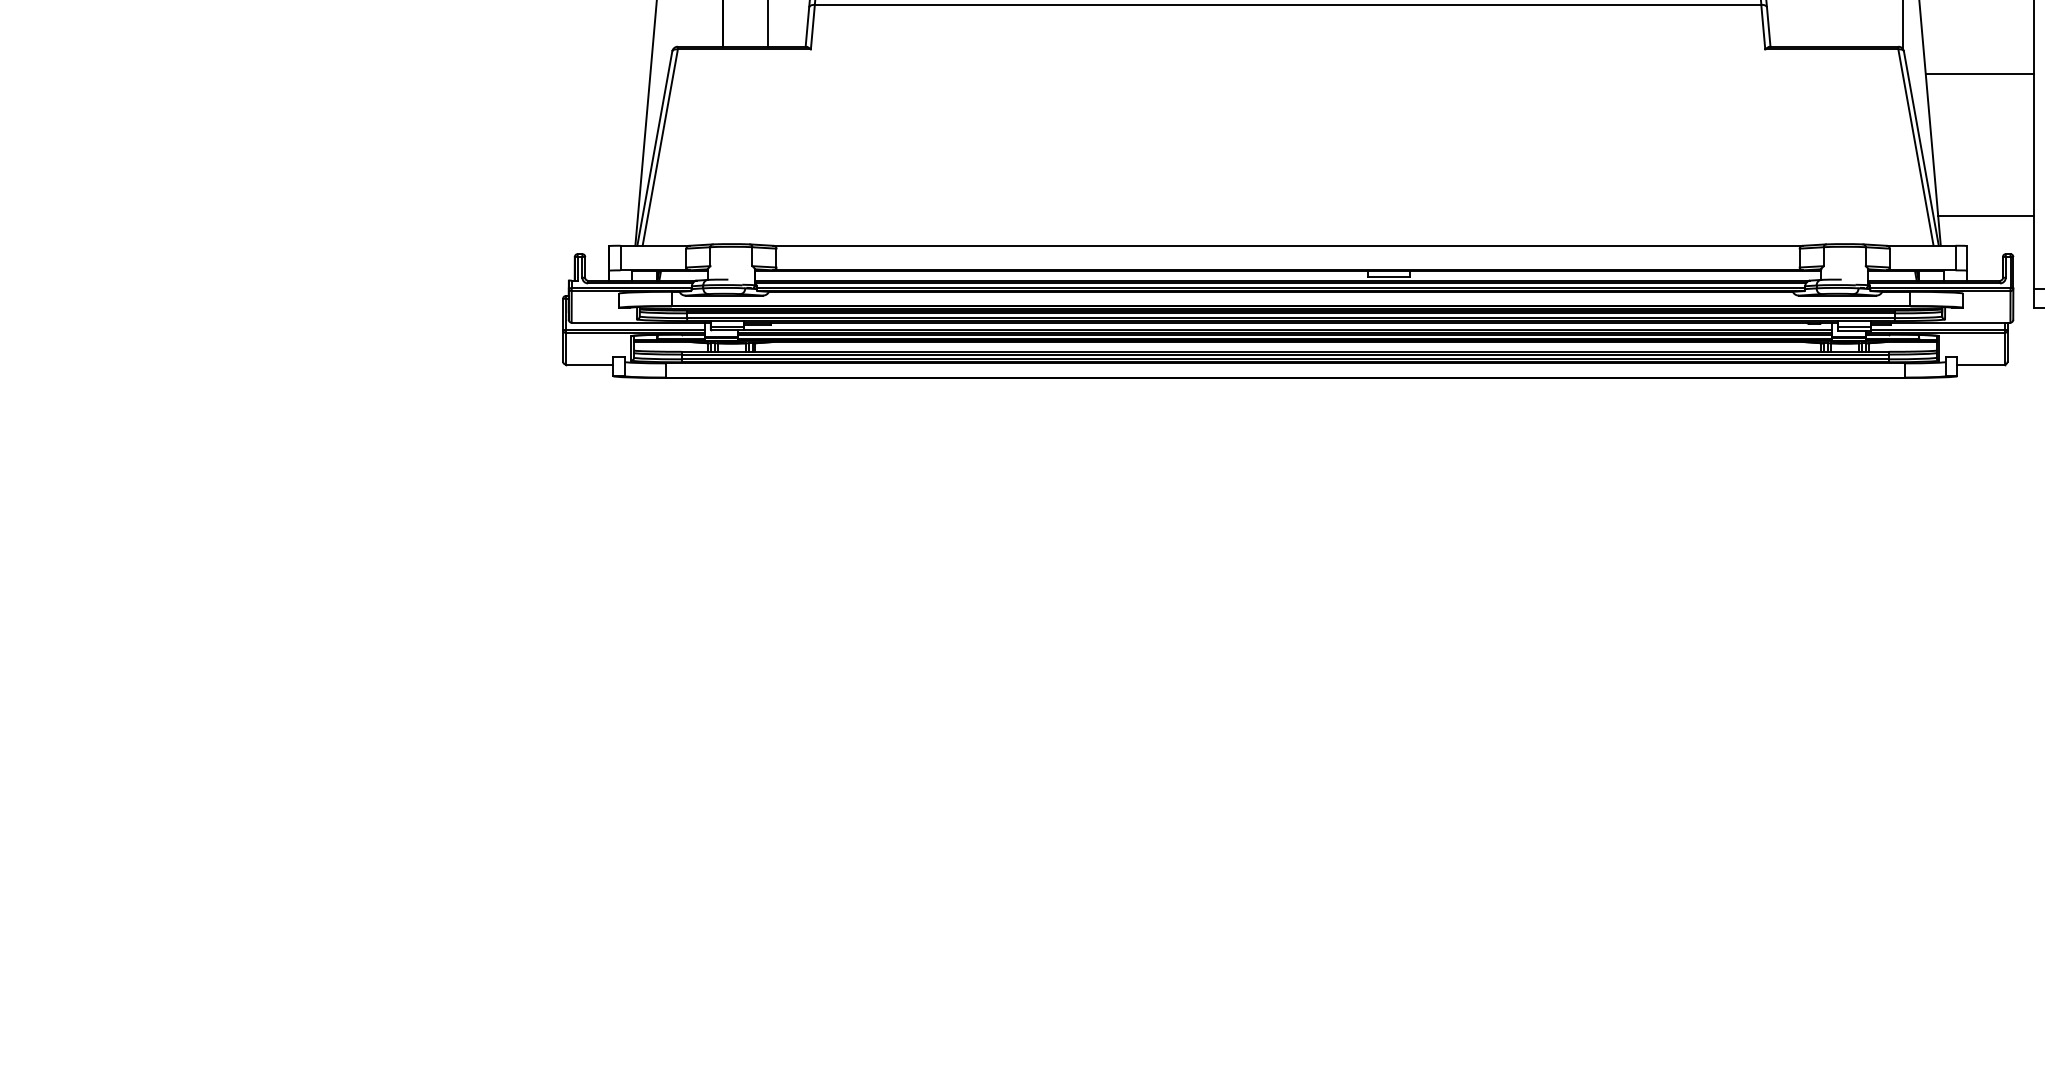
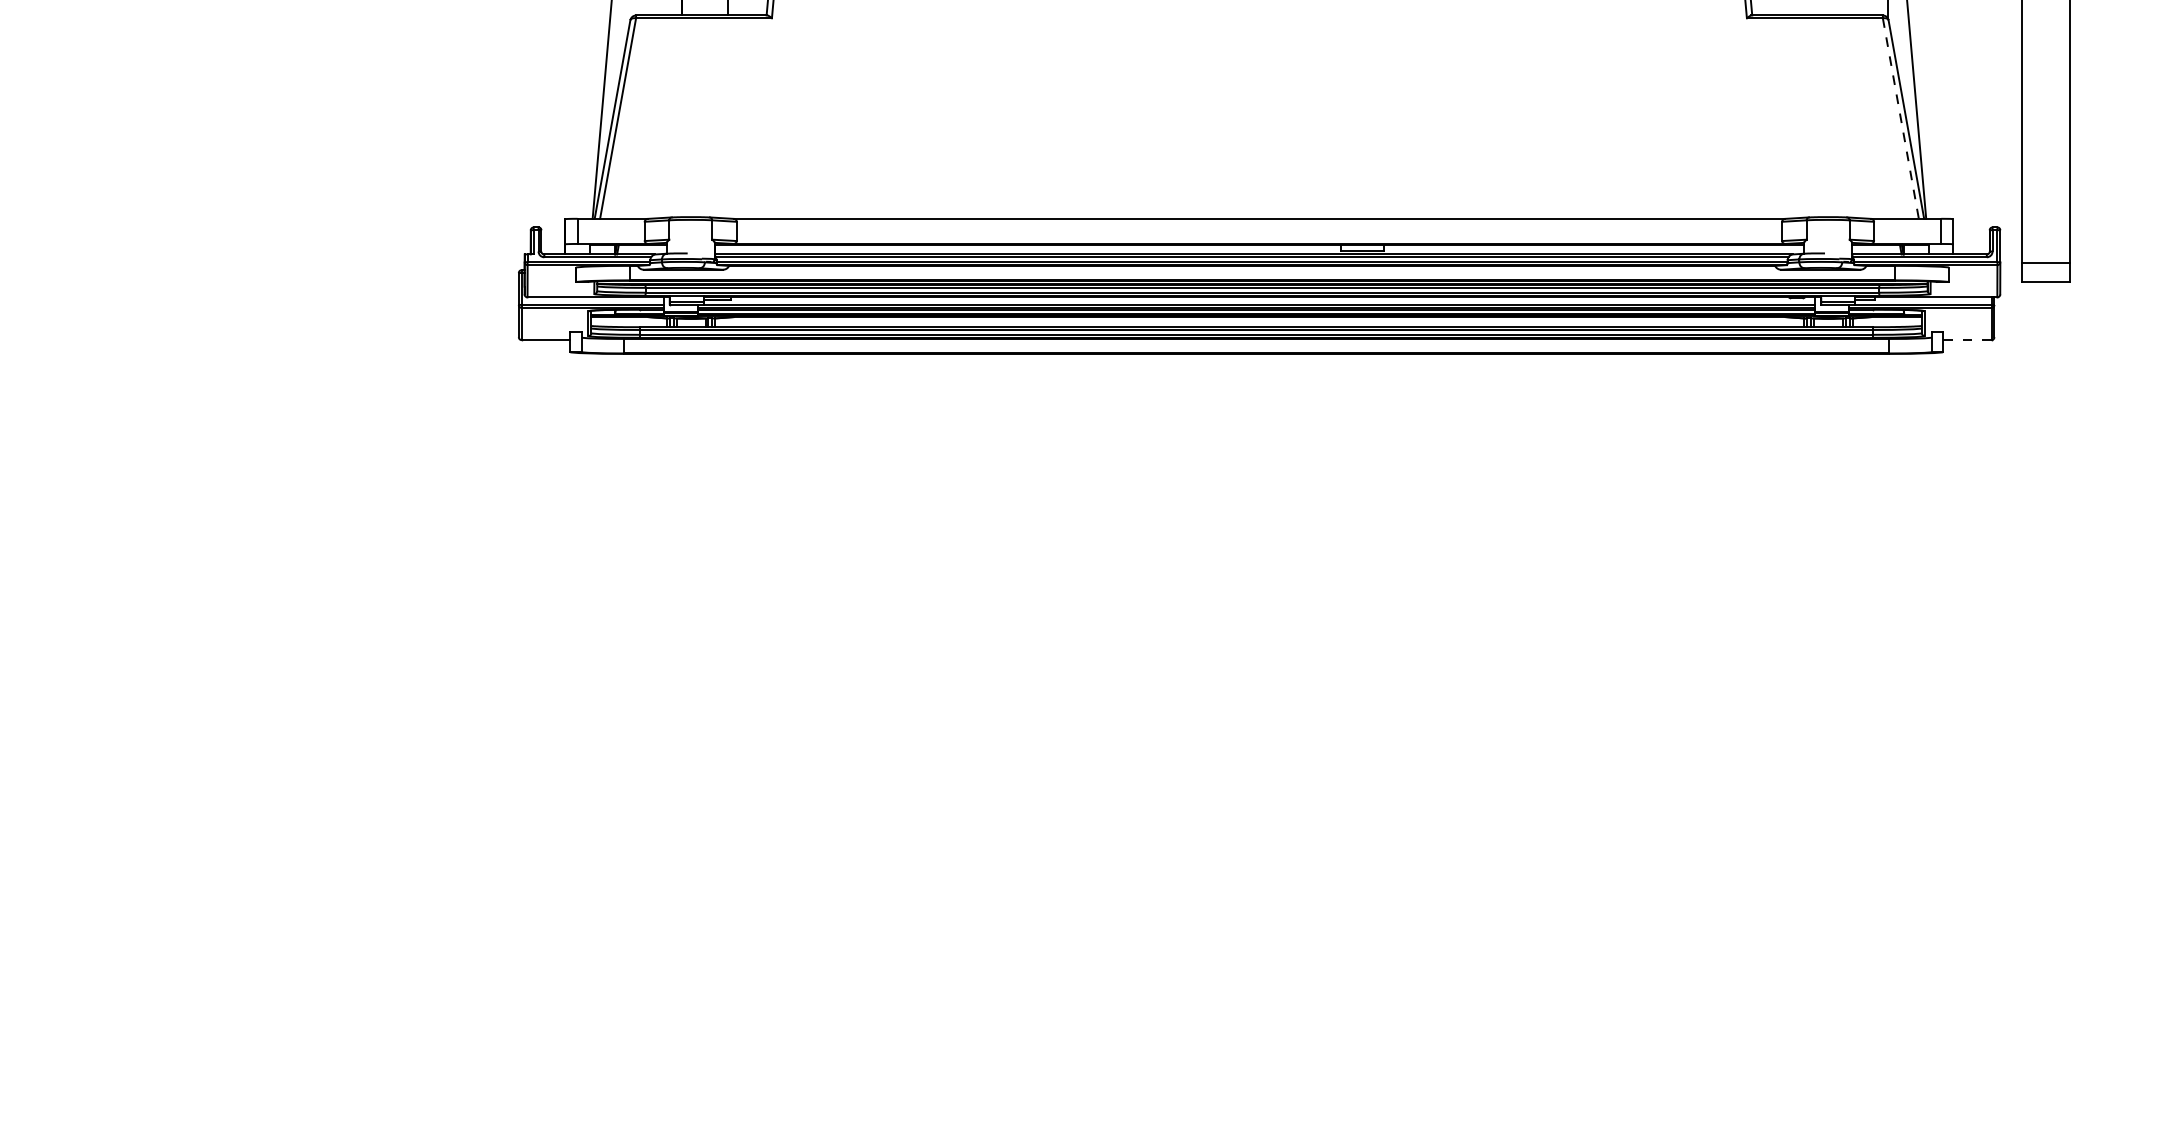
line: (1979, 73) -> (1965, 42), removed
line: (1915, 147) -> (1900, 118), solid -> dashed
line: (1986, 216) -> (1972, 188), removed
line: (1981, 364) -> (1967, 340), solid -> dashed

